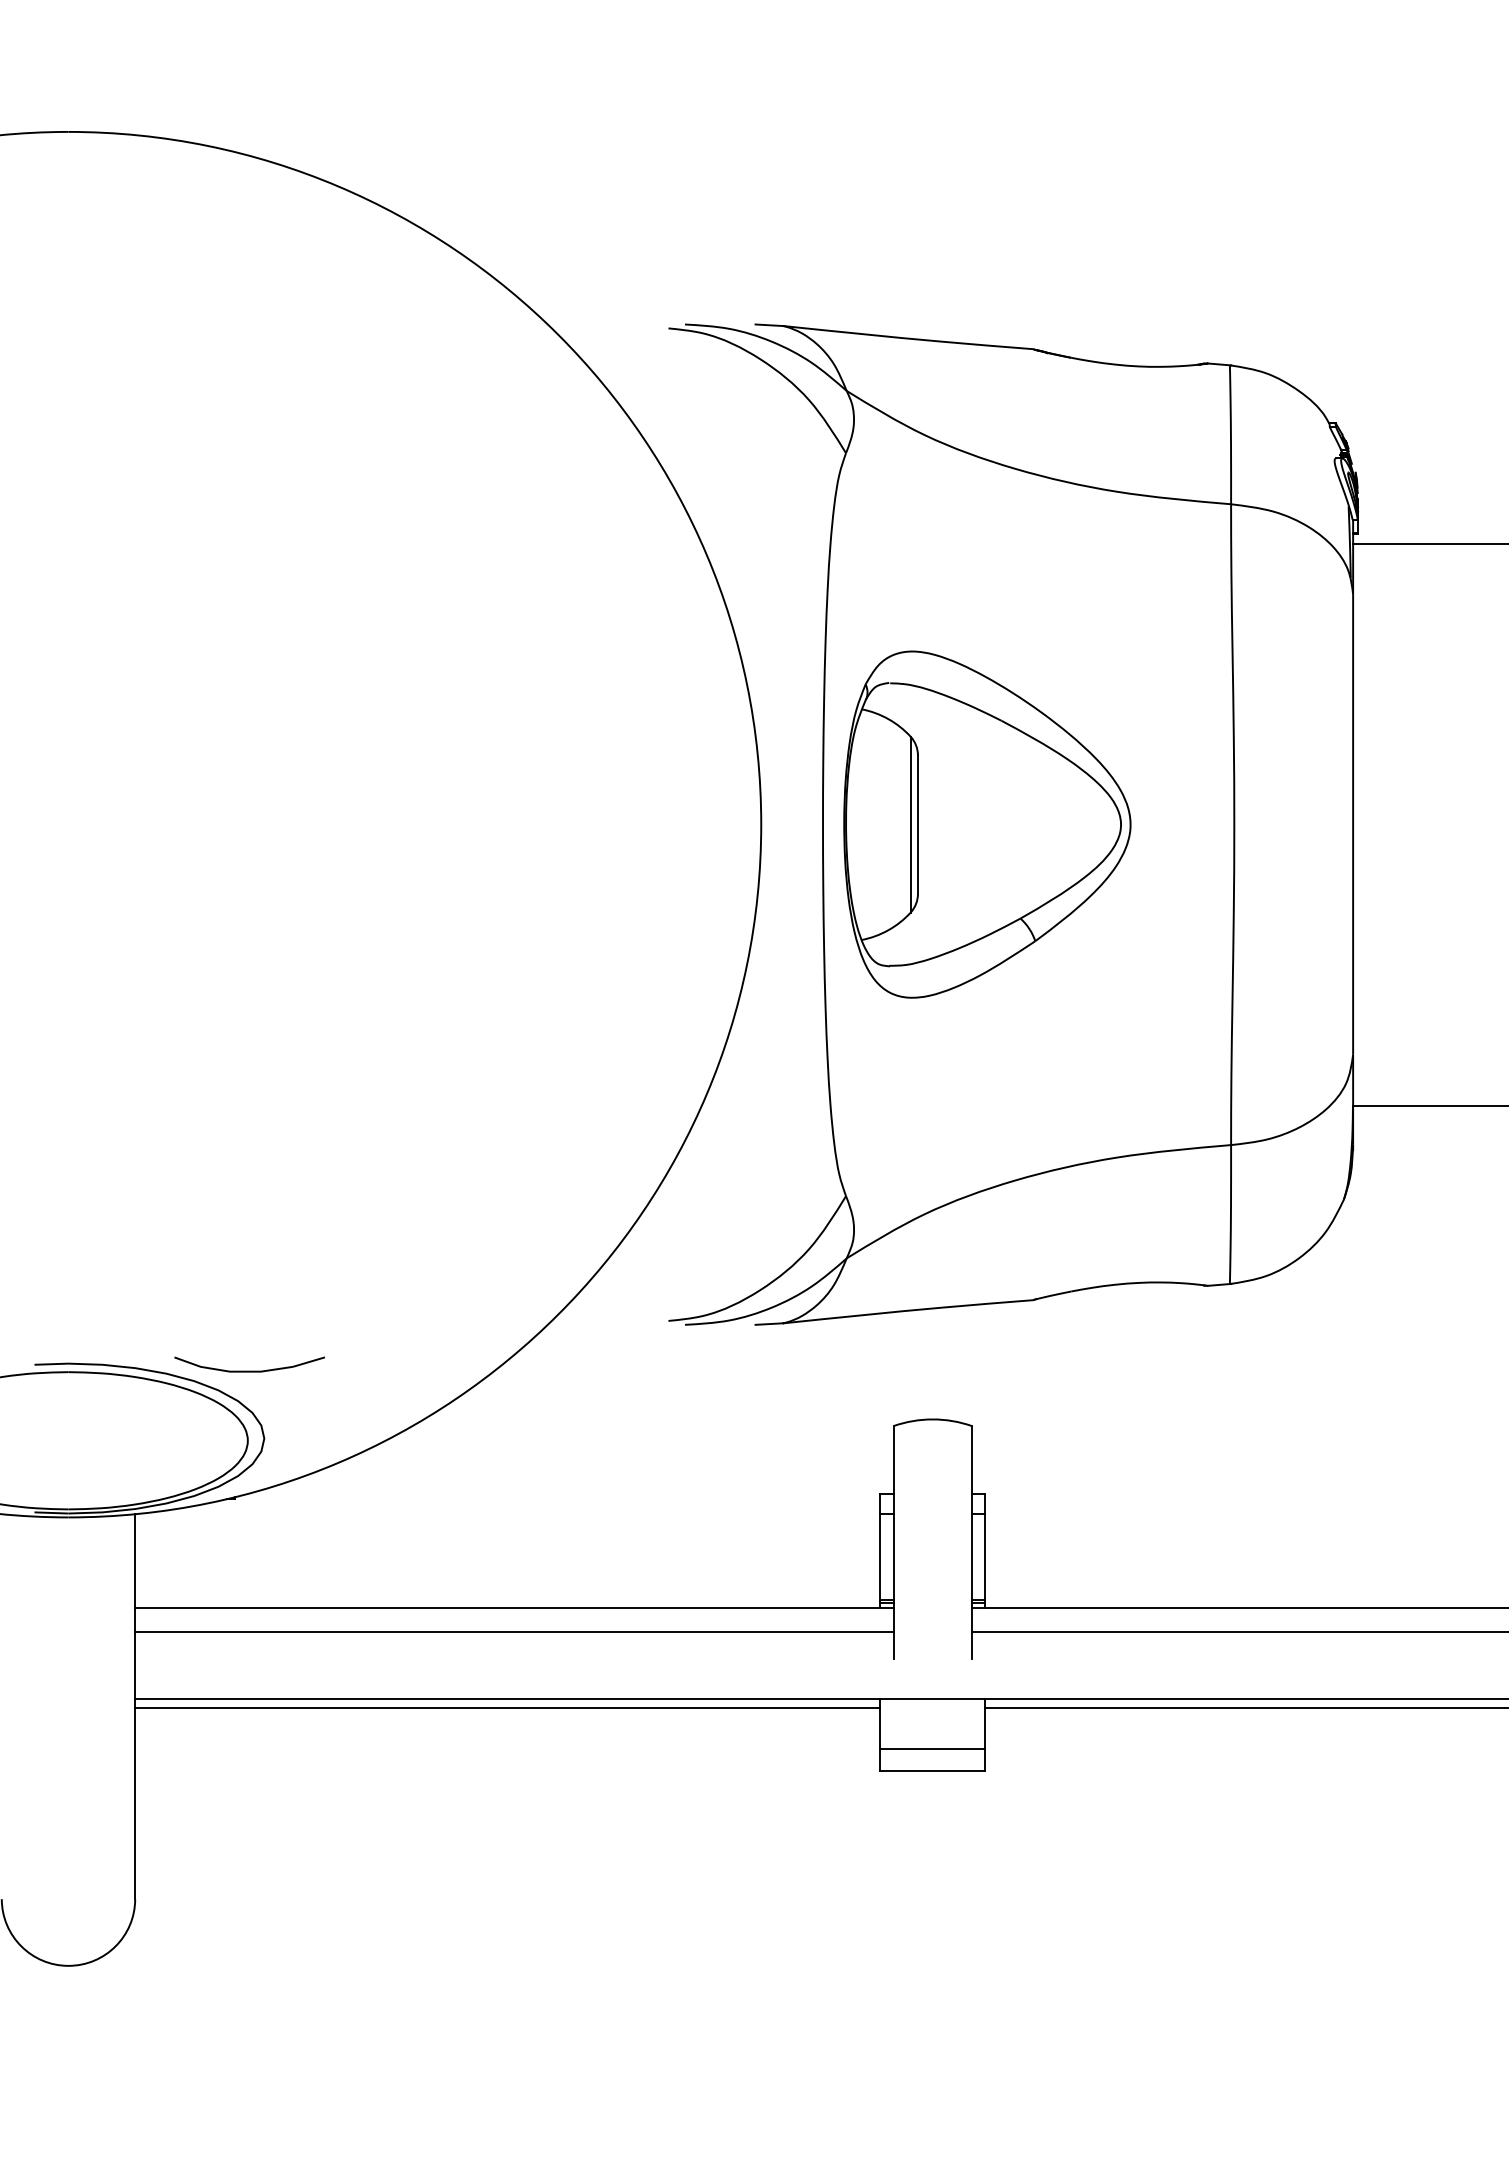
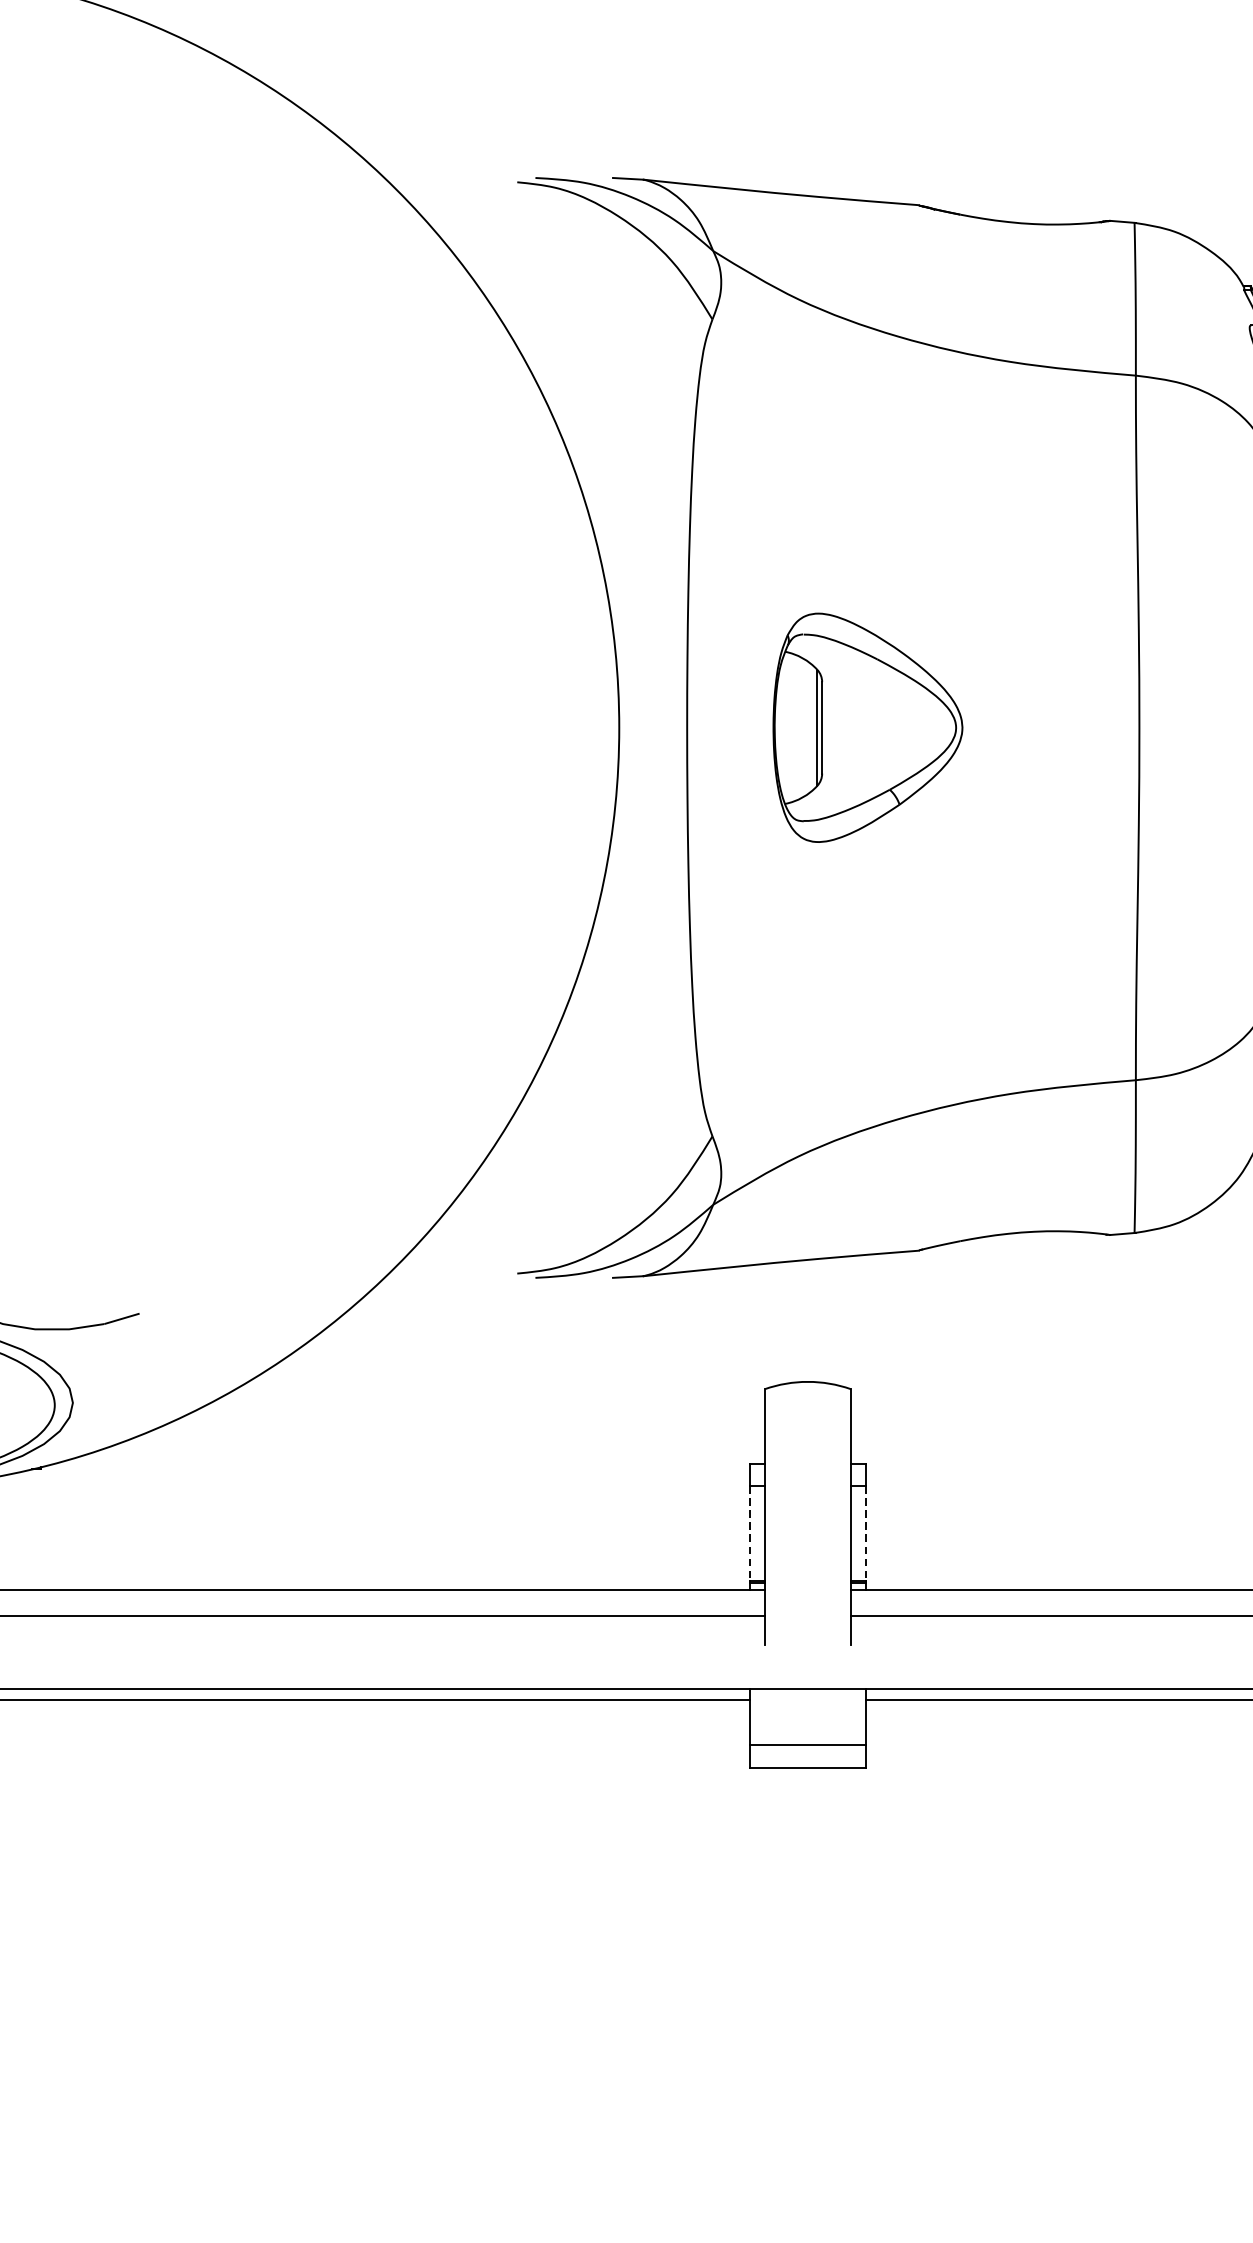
part: (987, 824) -> (868, 727), size x0.6
line: (880, 1557) -> (750, 1533), solid -> dashed
line: (985, 1557) -> (865, 1533), solid -> dashed

